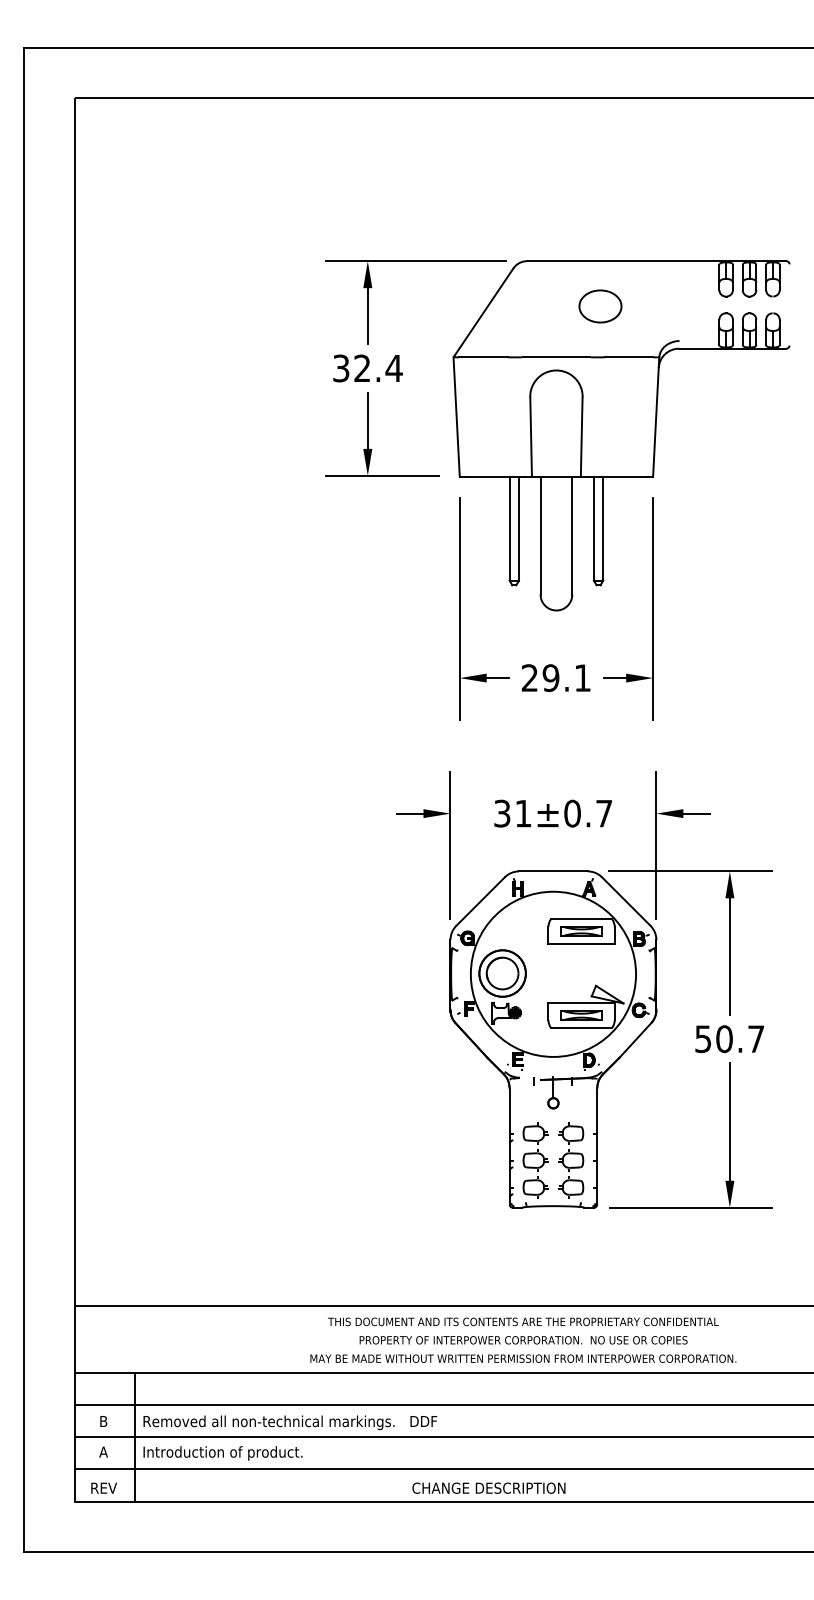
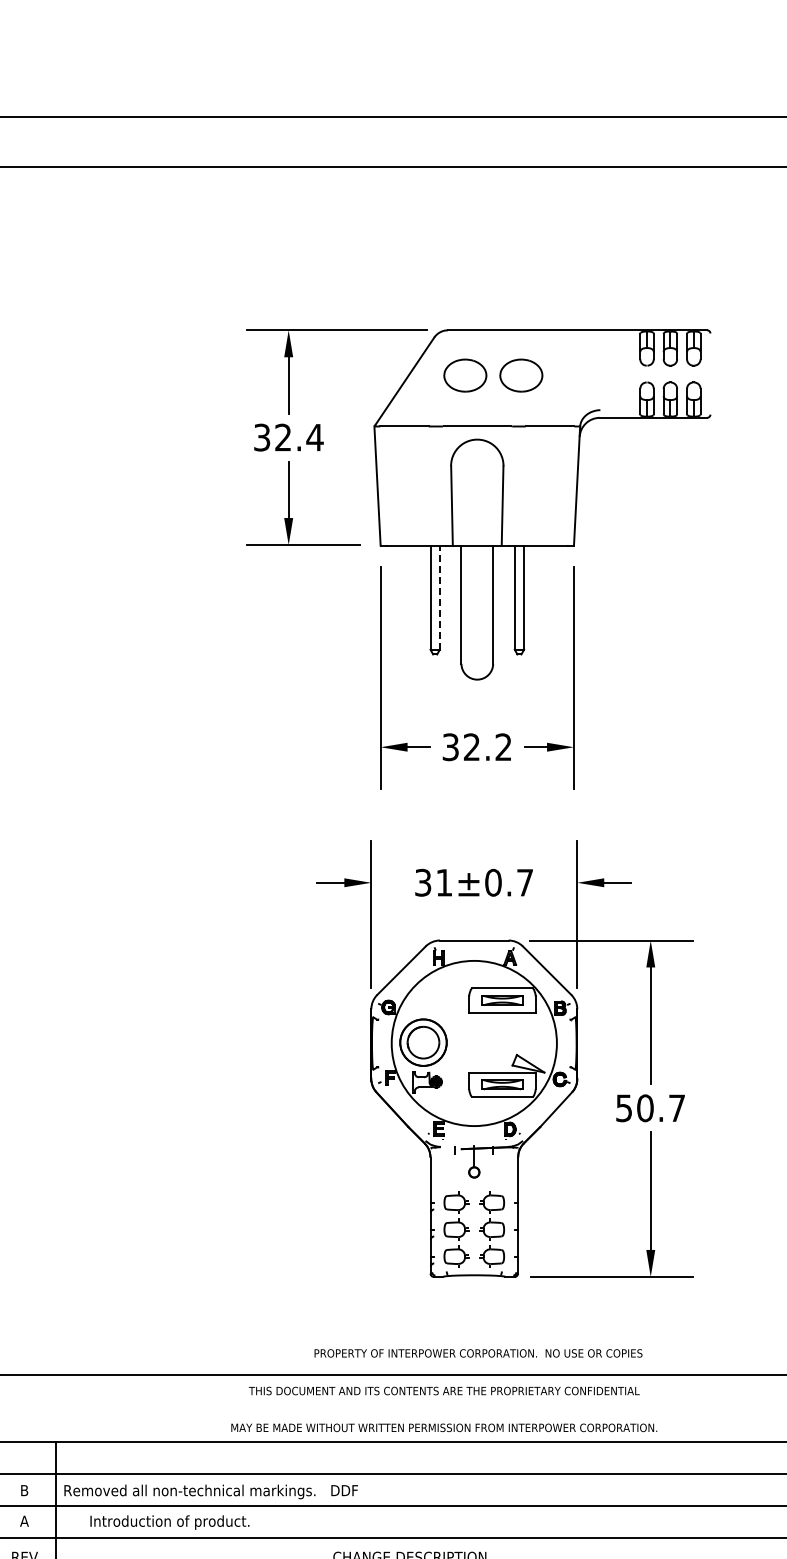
part: (544, 306) -> (465, 375), added
line: (518, 528) -> (439, 597), solid -> dashed
text: (555, 678) -> (476, 747), 29.1 -> 32.2
text: (523, 1340) -> (478, 1353), moved
text: (222, 1453) -> (169, 1522), moved

